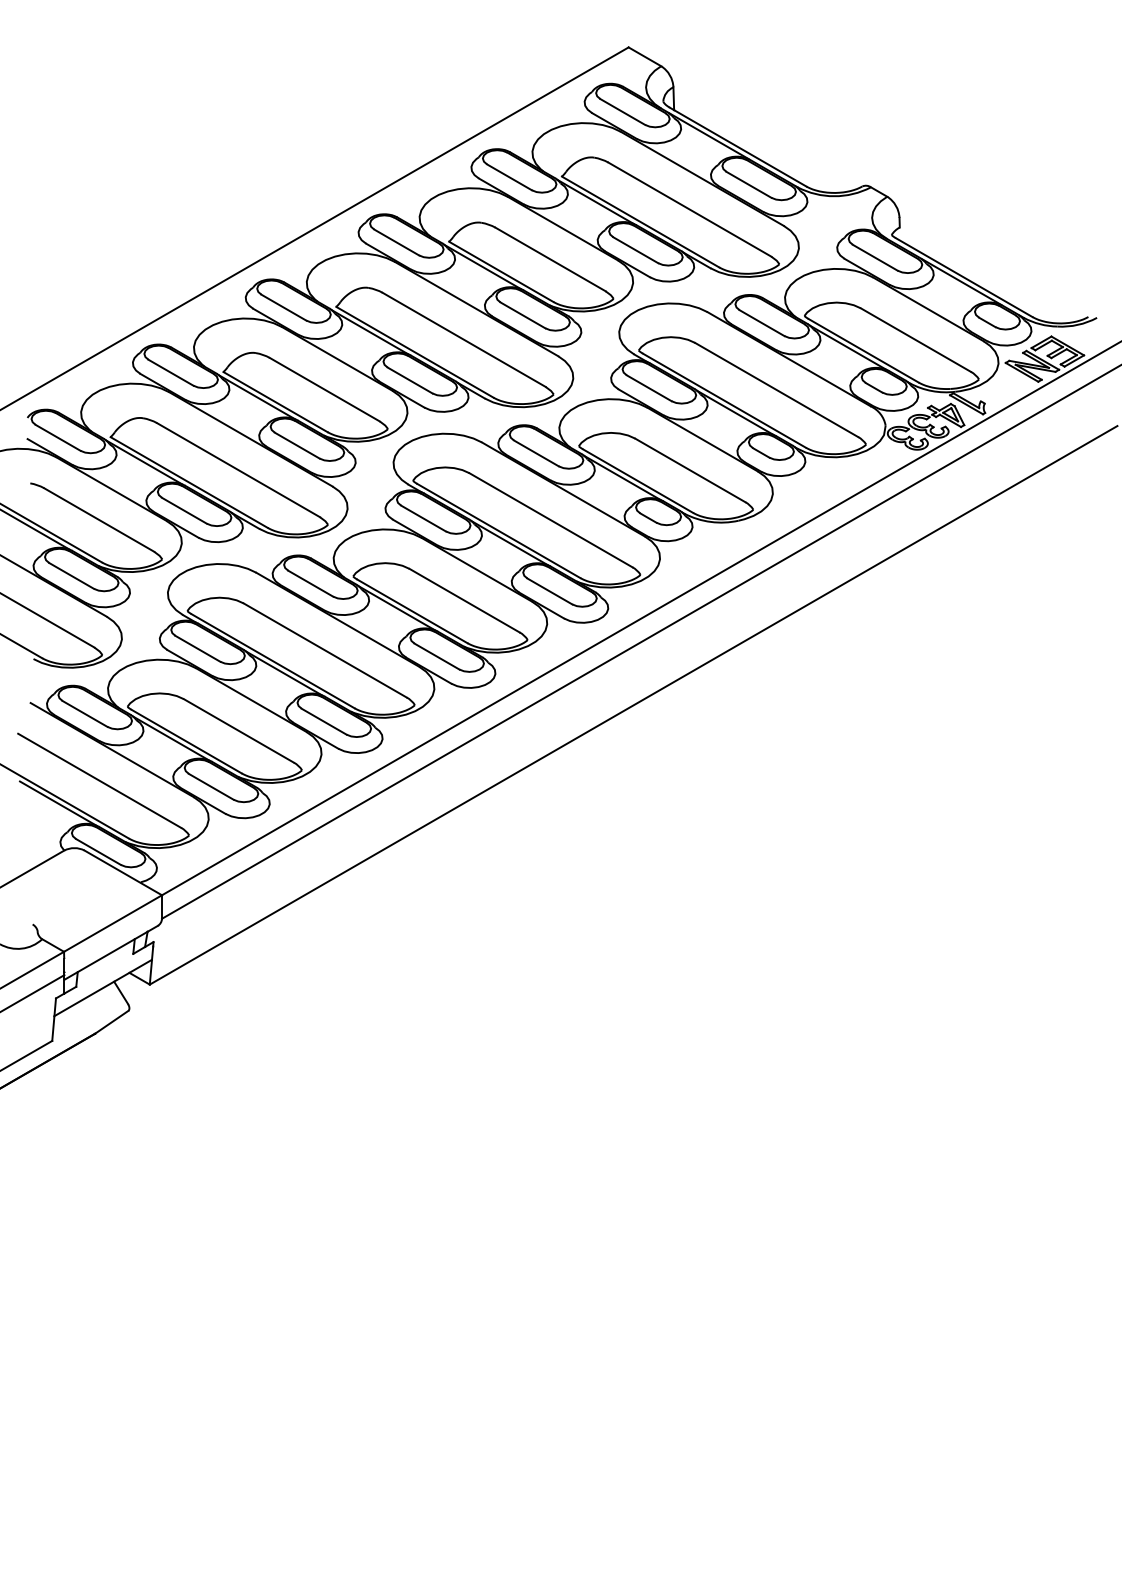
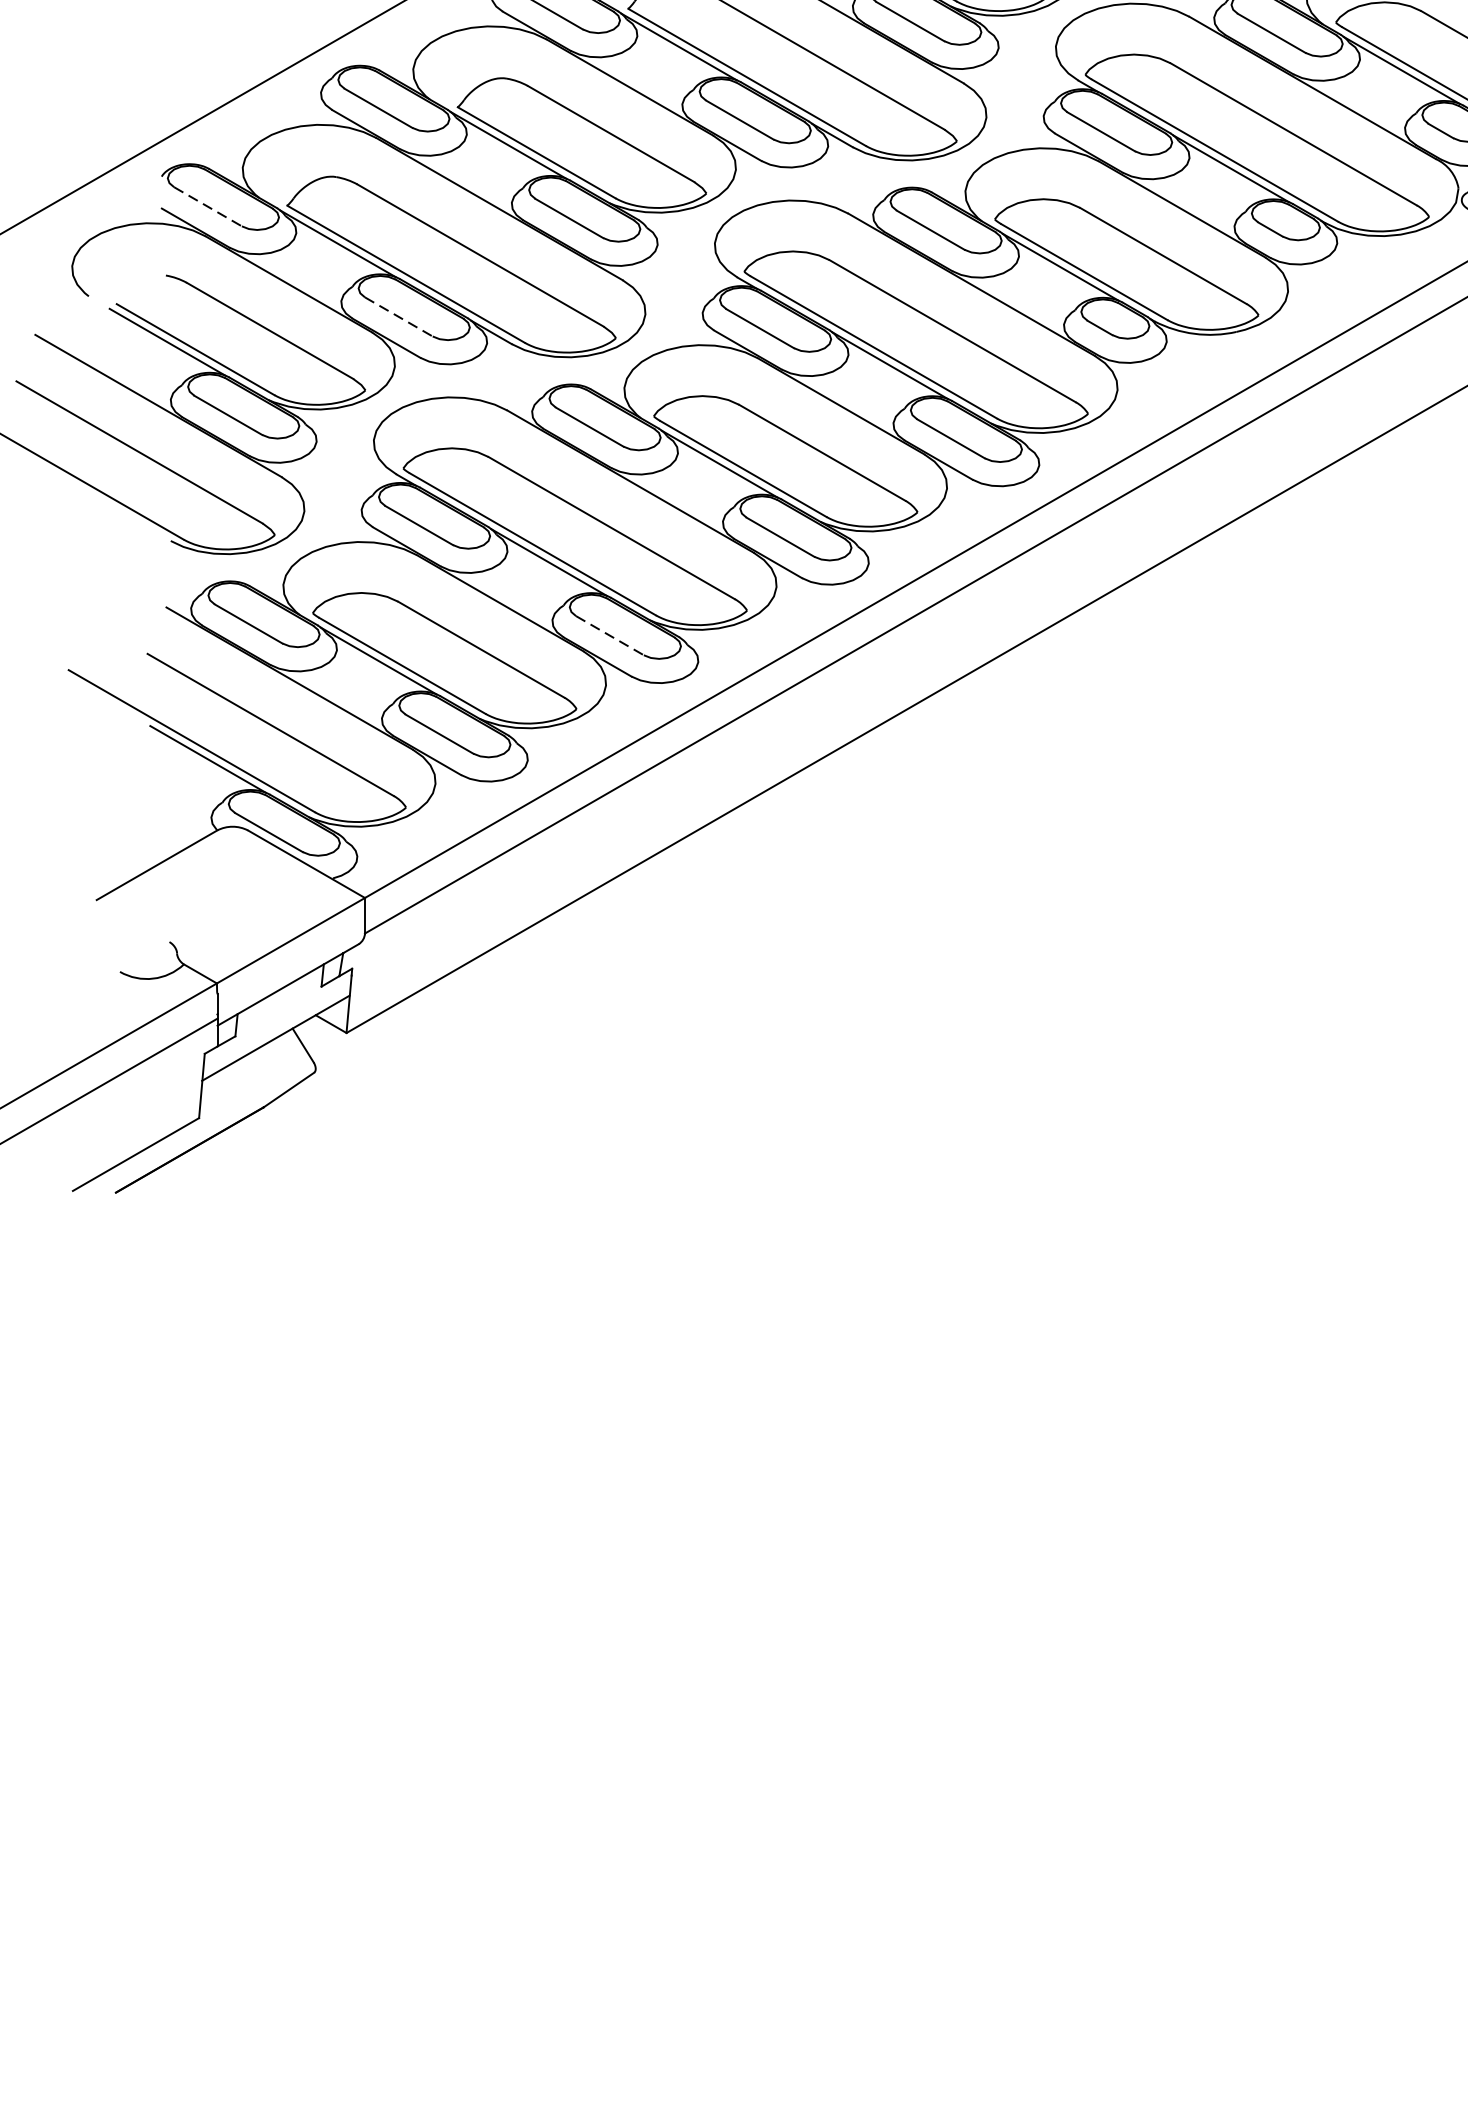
line: (58, 437) -> (208, 206), solid -> dashed
line: (184, 510) -> (398, 316), solid -> dashed
line: (324, 721) -> (610, 635), solid -> dashed

